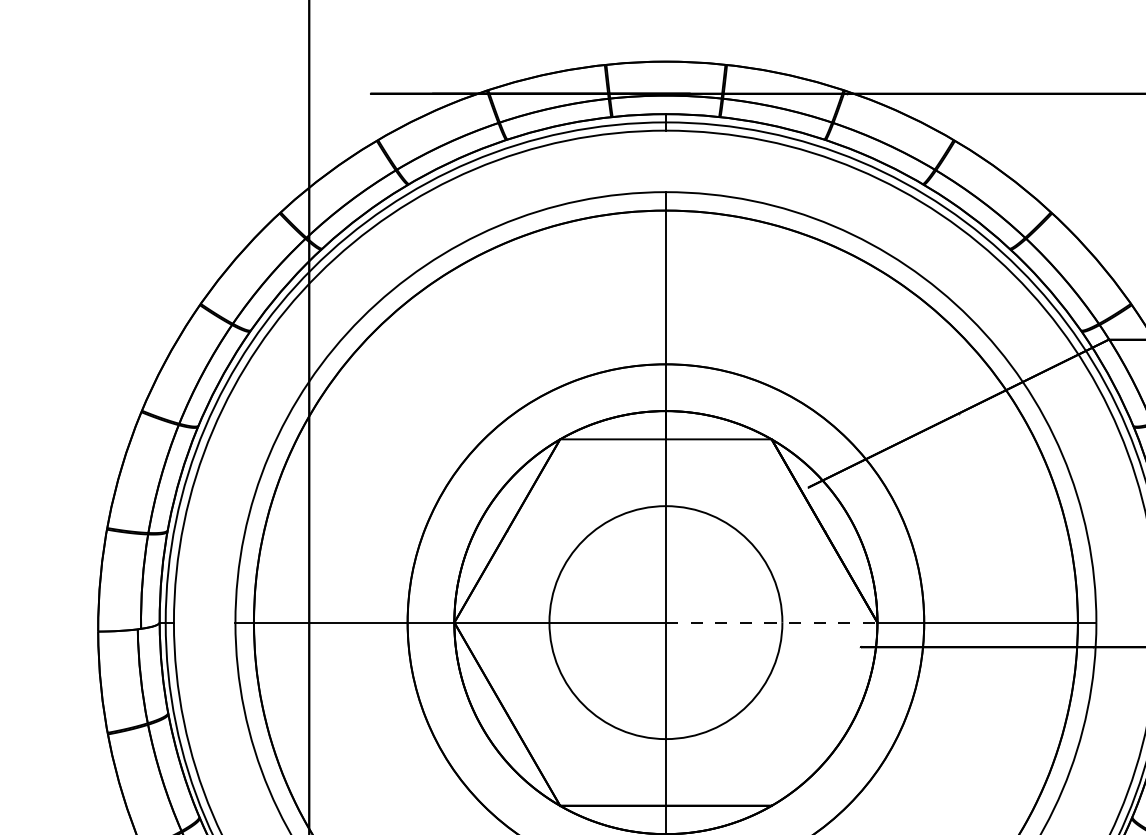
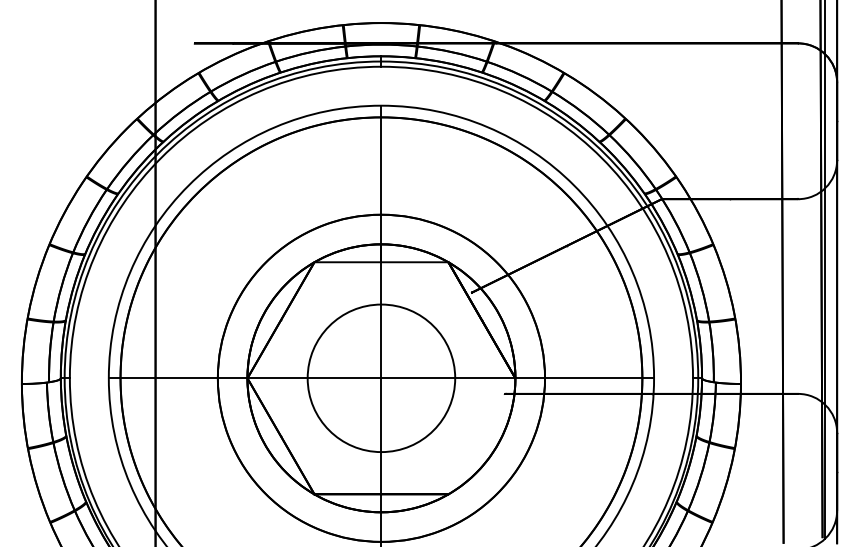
line: (771, 622) -> (448, 378), dashed -> solid

